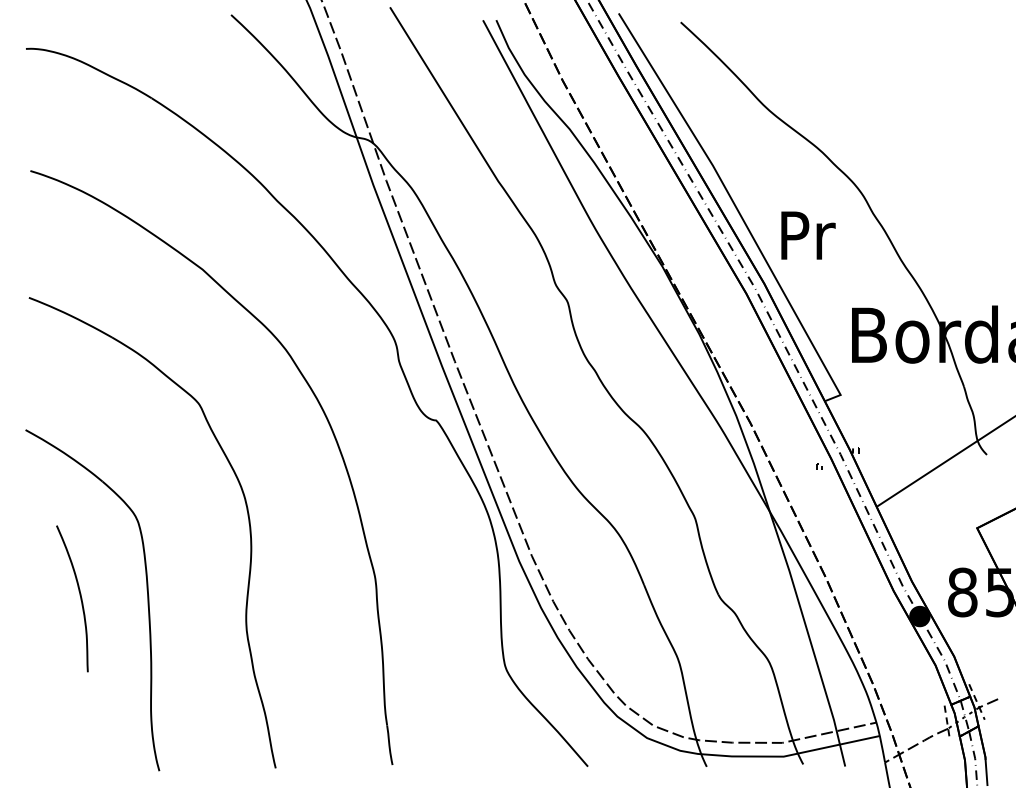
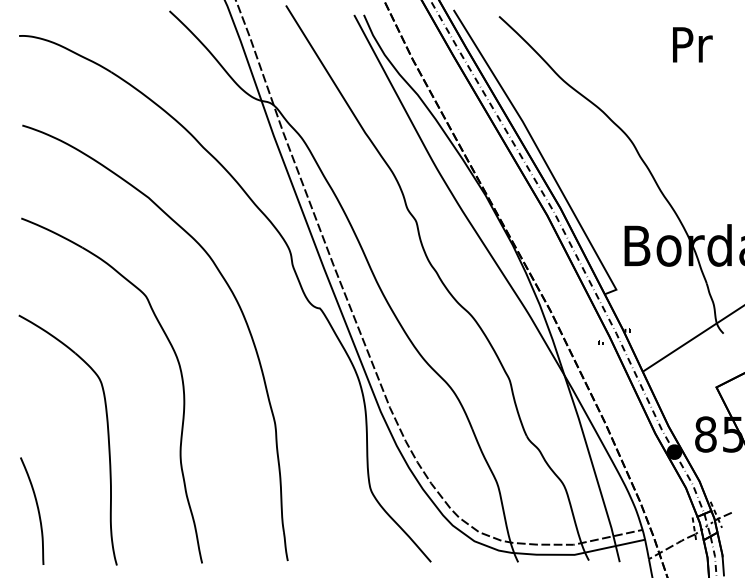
text: (808, 235) -> (692, 44), moved
curve: (79, 597) -> (37, 510), moved

